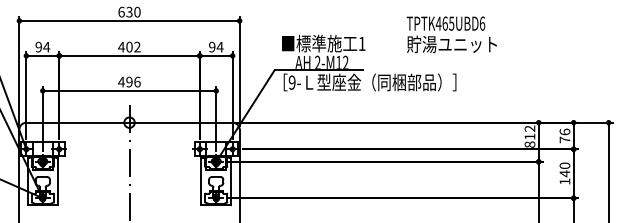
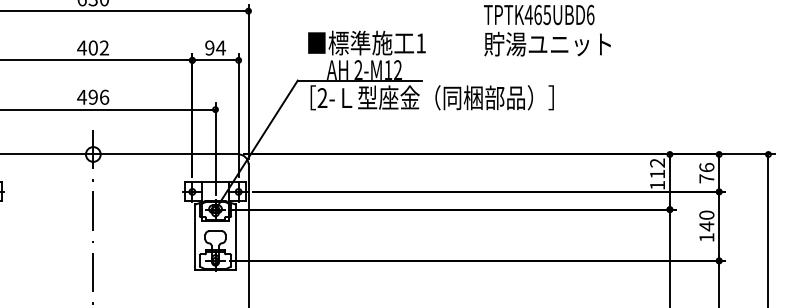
text: (291, 82) -> (321, 97), 9- -> 2-
text: (529, 144) -> (656, 185), 812 -> 112

